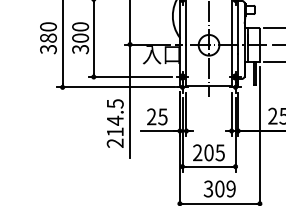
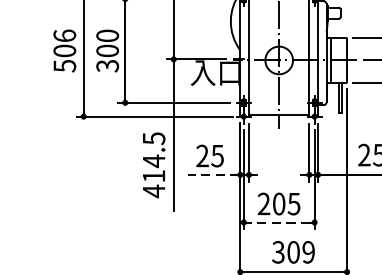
text: (48, 37) -> (64, 50), 380 -> 506
line: (159, 131) -> (213, 175), solid -> dashed
text: (114, 143) -> (152, 191), 214.5 -> 414.5
line: (208, 166) -> (278, 222), solid -> dashed

